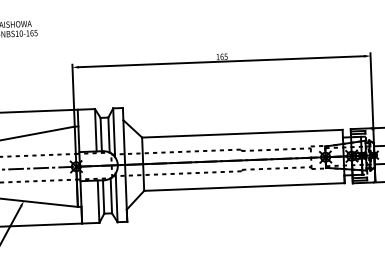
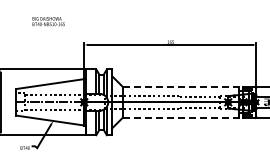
line: (241, 132) -> (180, 86), solid -> dashed
line: (243, 186) -> (180, 117), solid -> dashed

